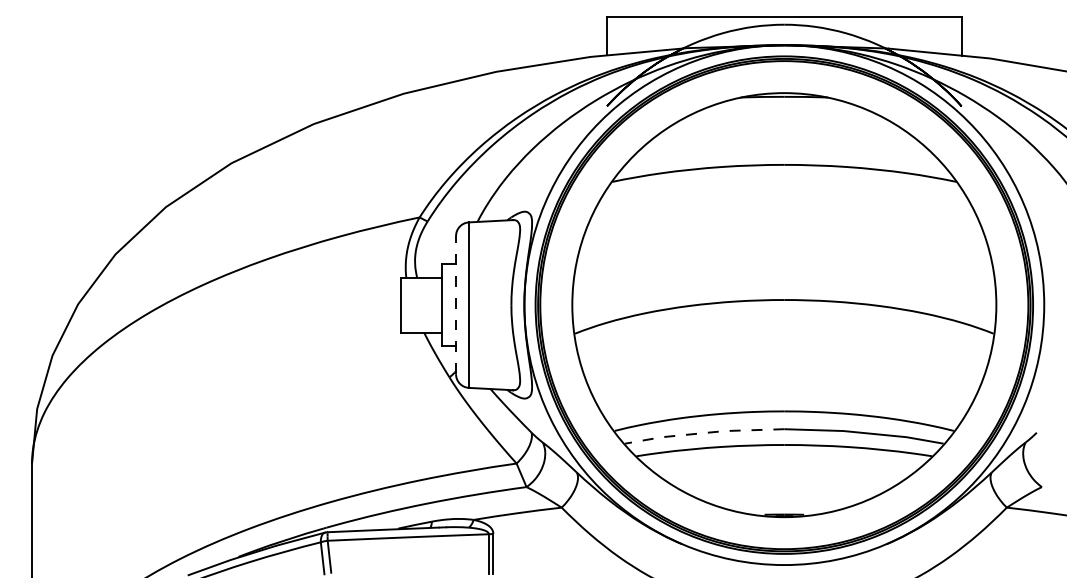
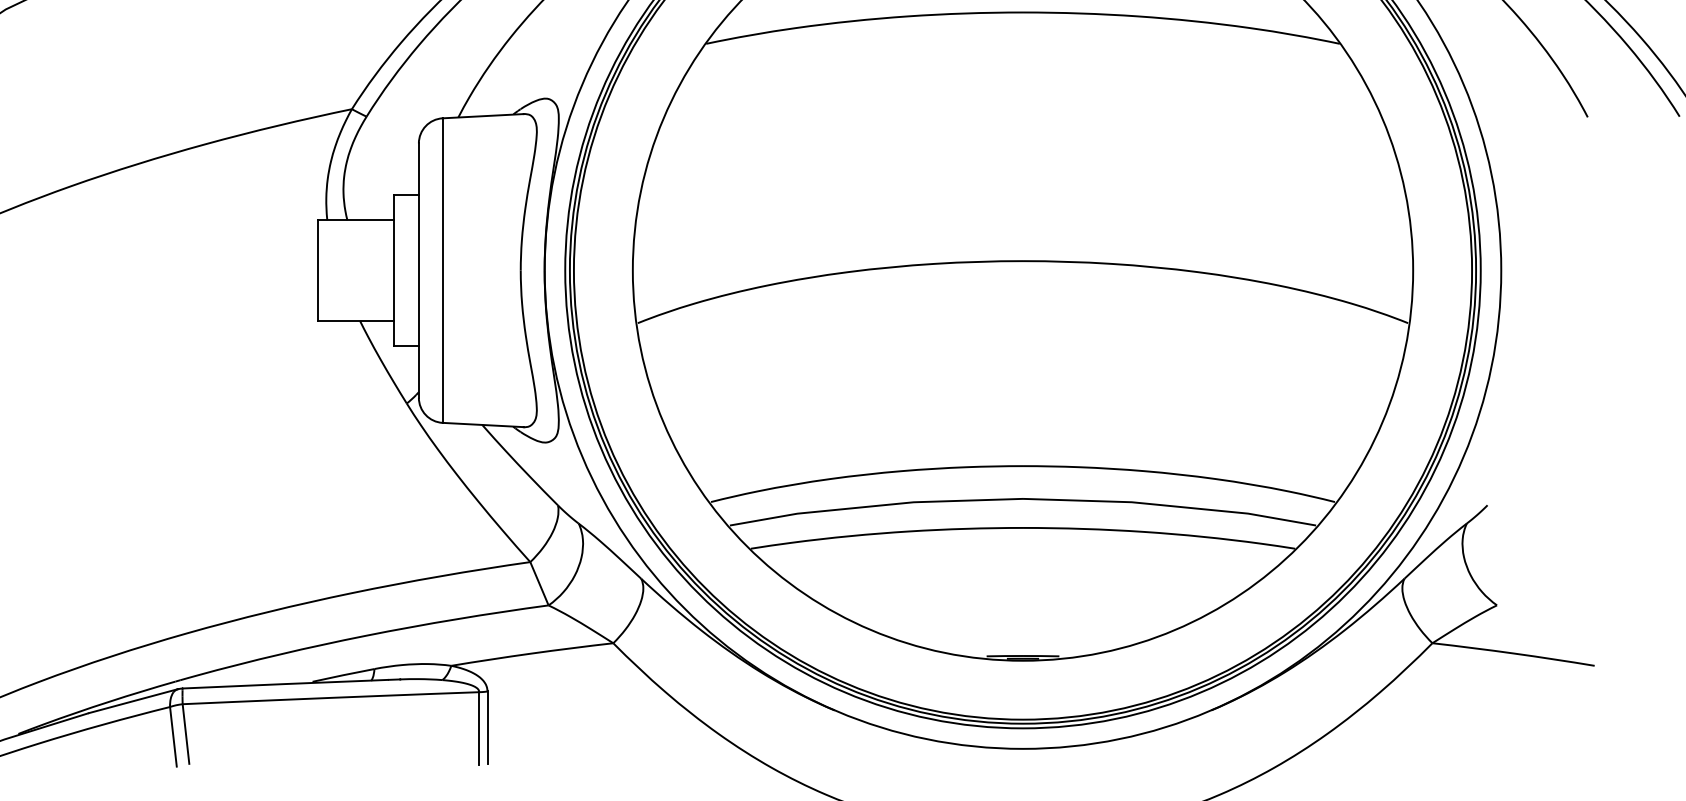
line: (456, 304) -> (419, 269), dashed -> solid
line: (704, 433) -> (876, 506), dashed -> solid

